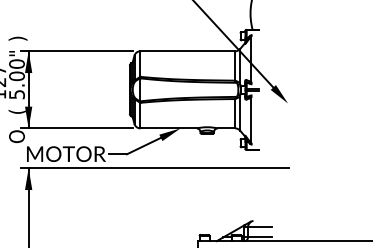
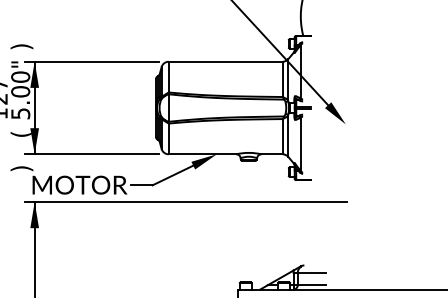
text: (17, 136) -> (21, 163), O -> )

